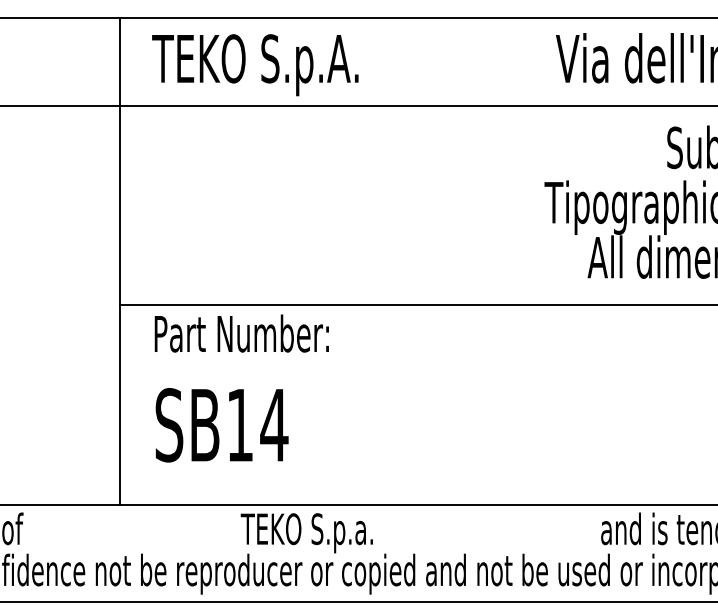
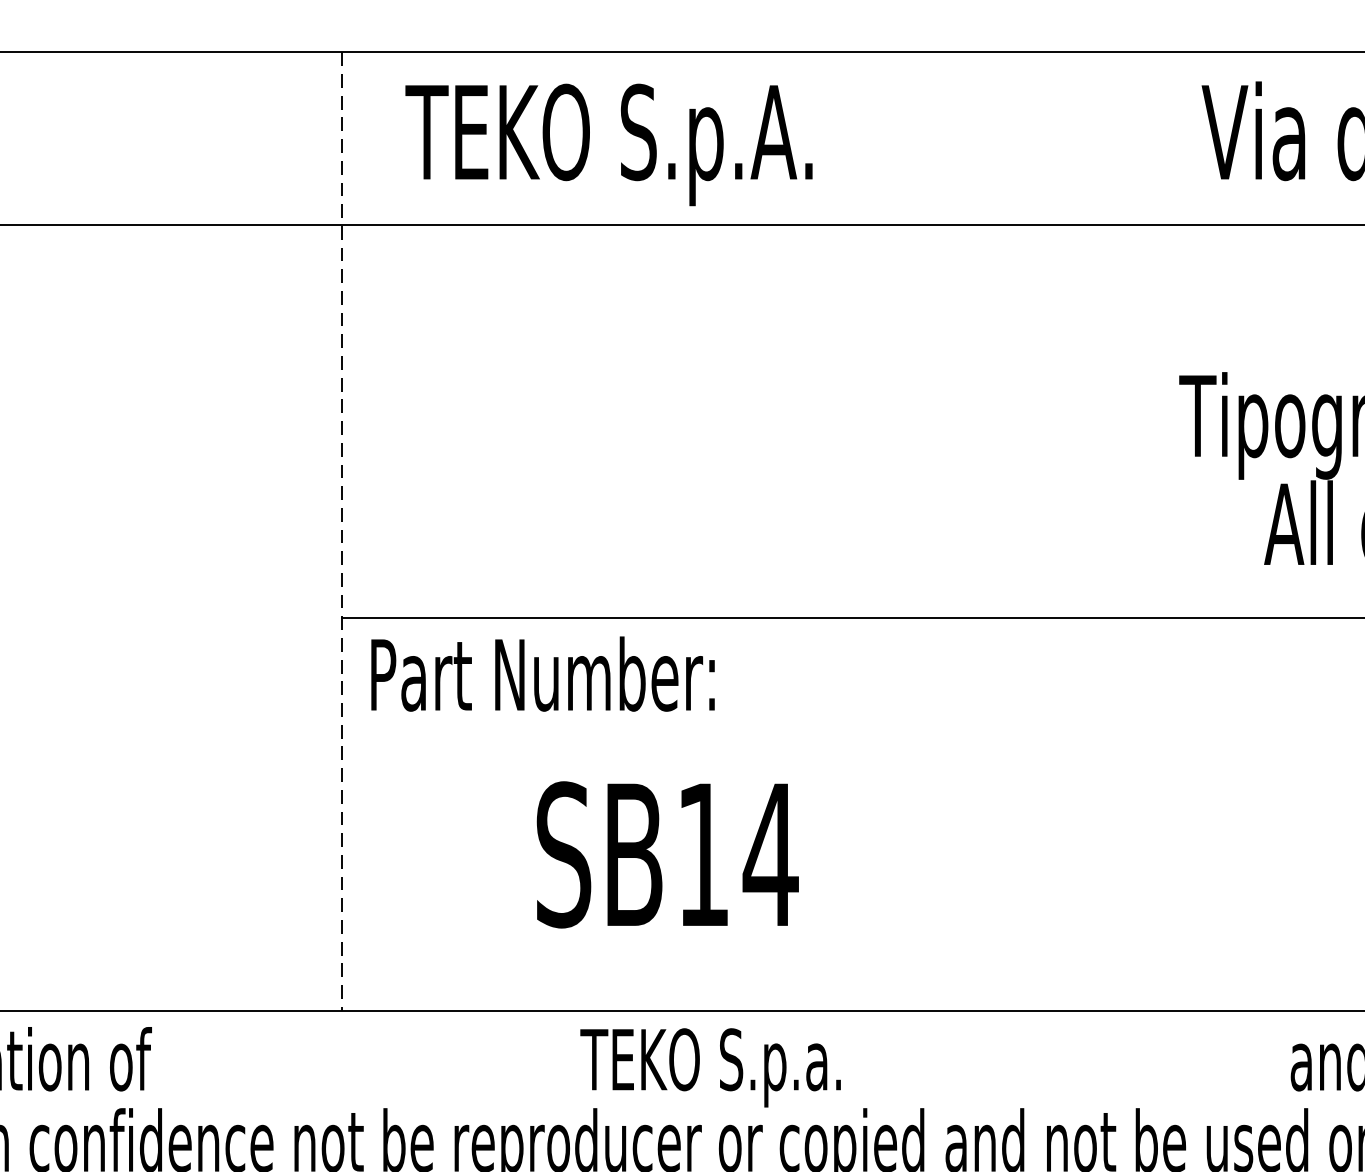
line: (119, 261) -> (341, 531), solid -> dashed
text: (241, 333) -> (542, 673), moved
text: (221, 425) -> (666, 855), moved

